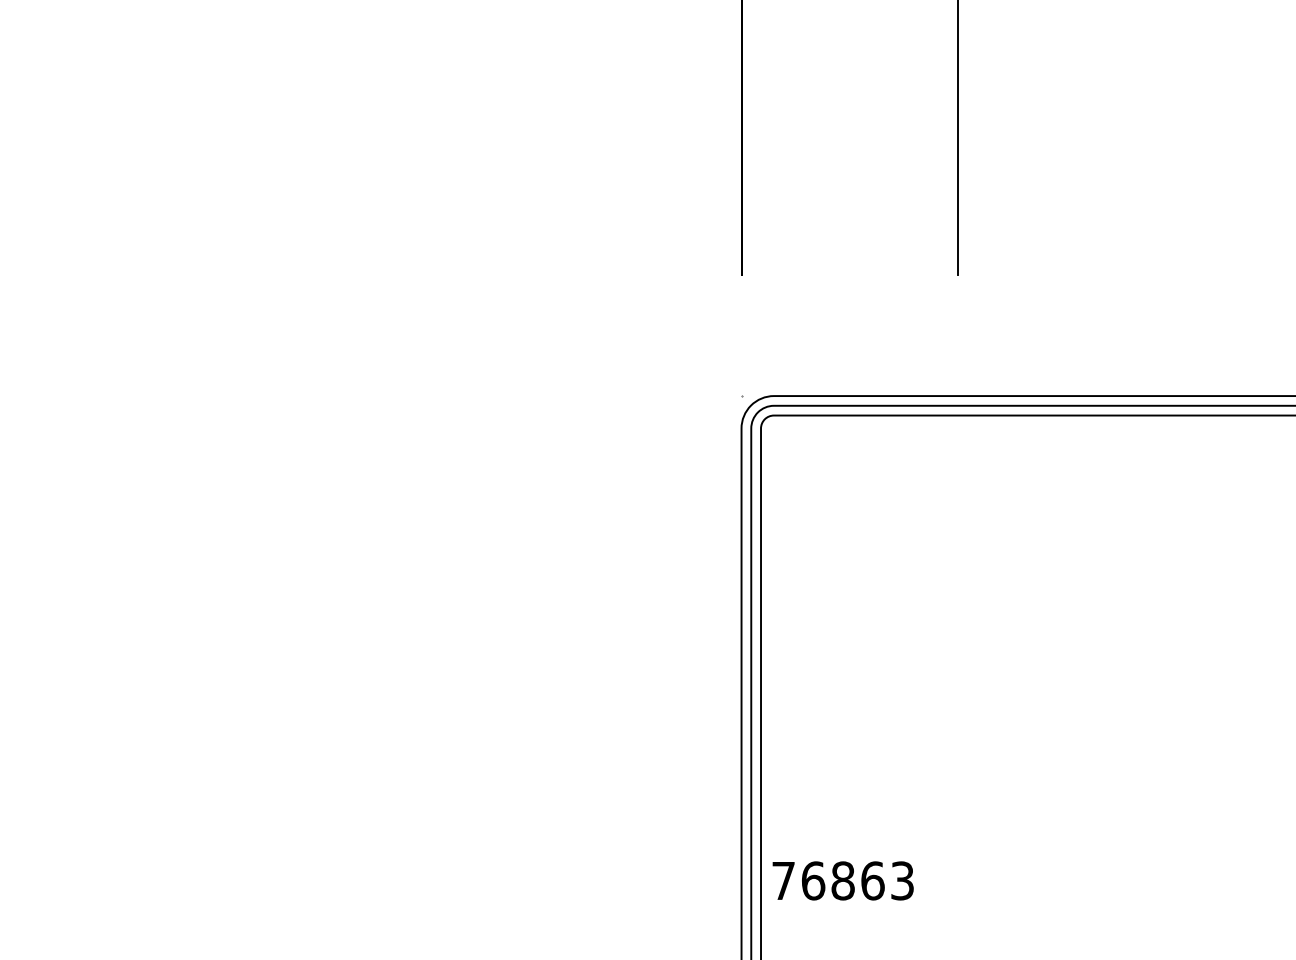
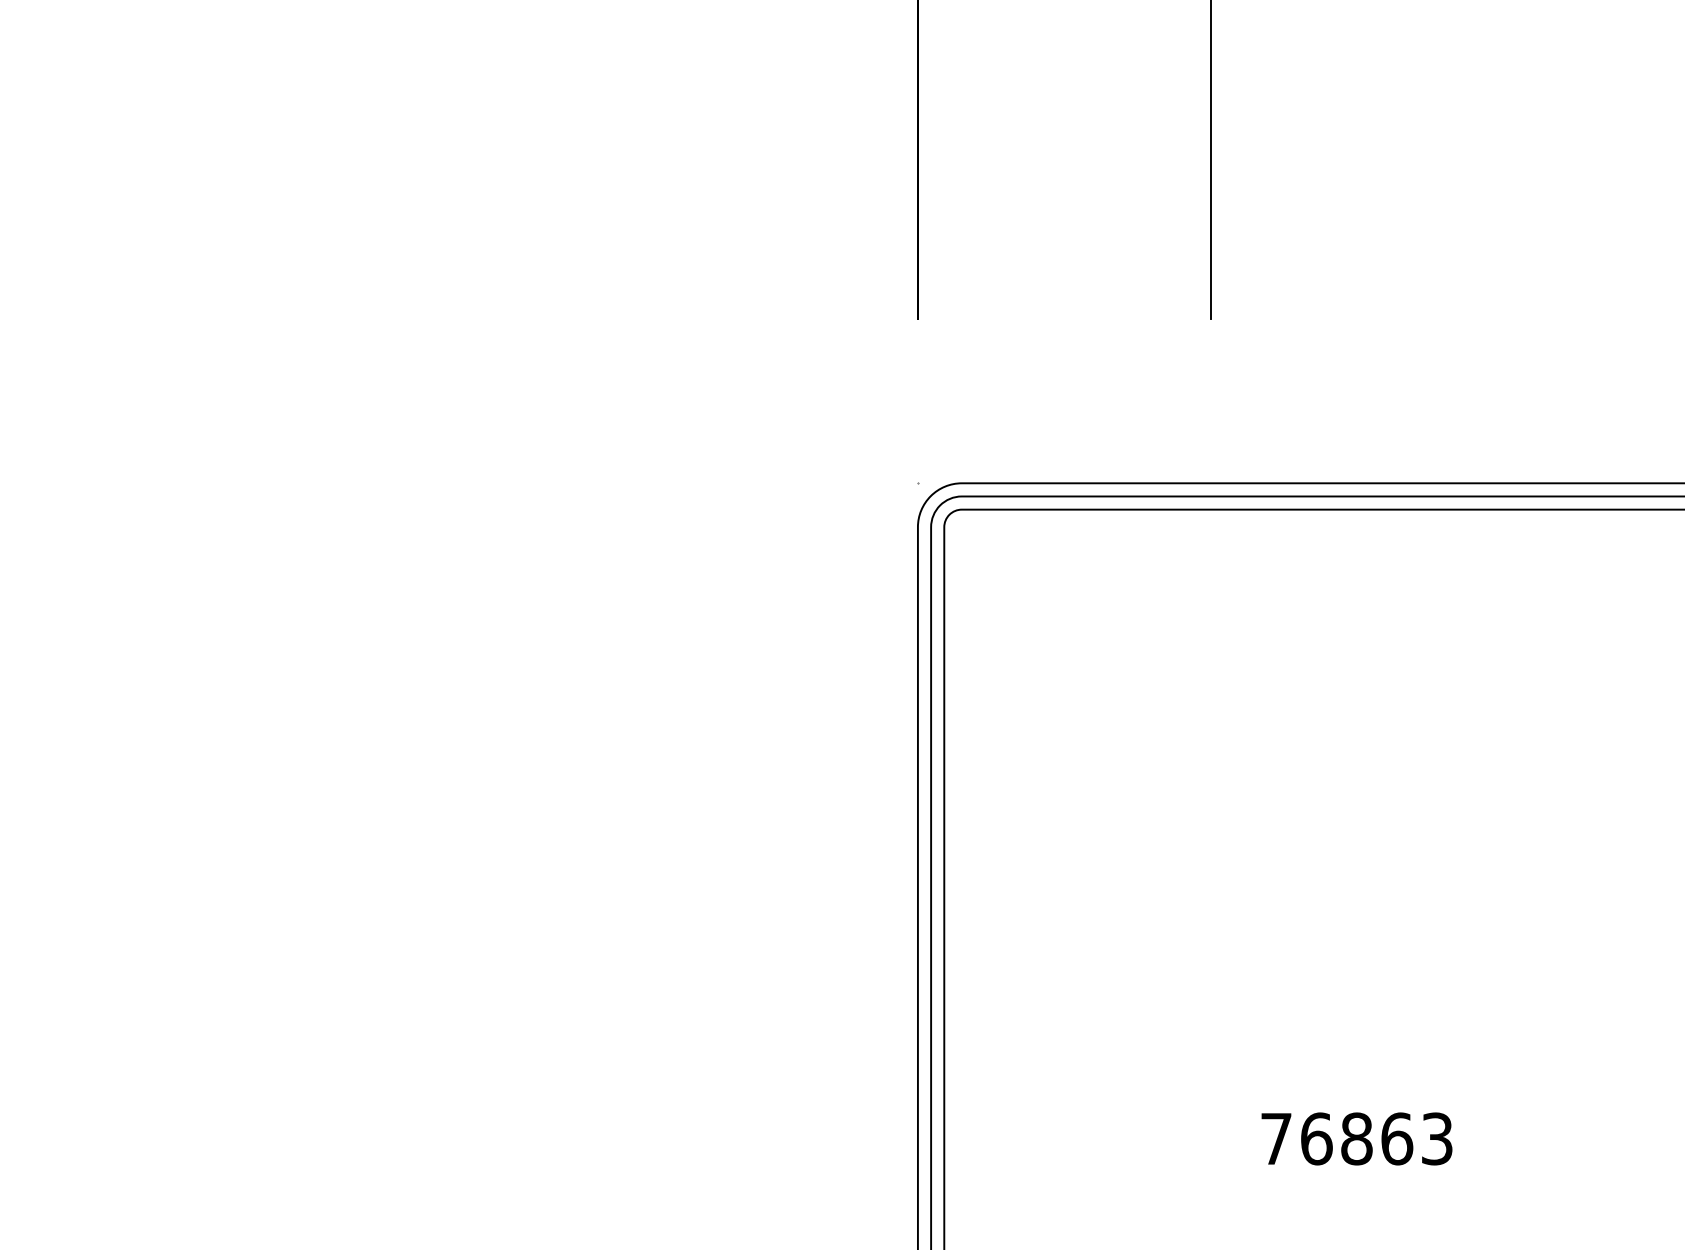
text: (842, 880) -> (1356, 1138), moved

